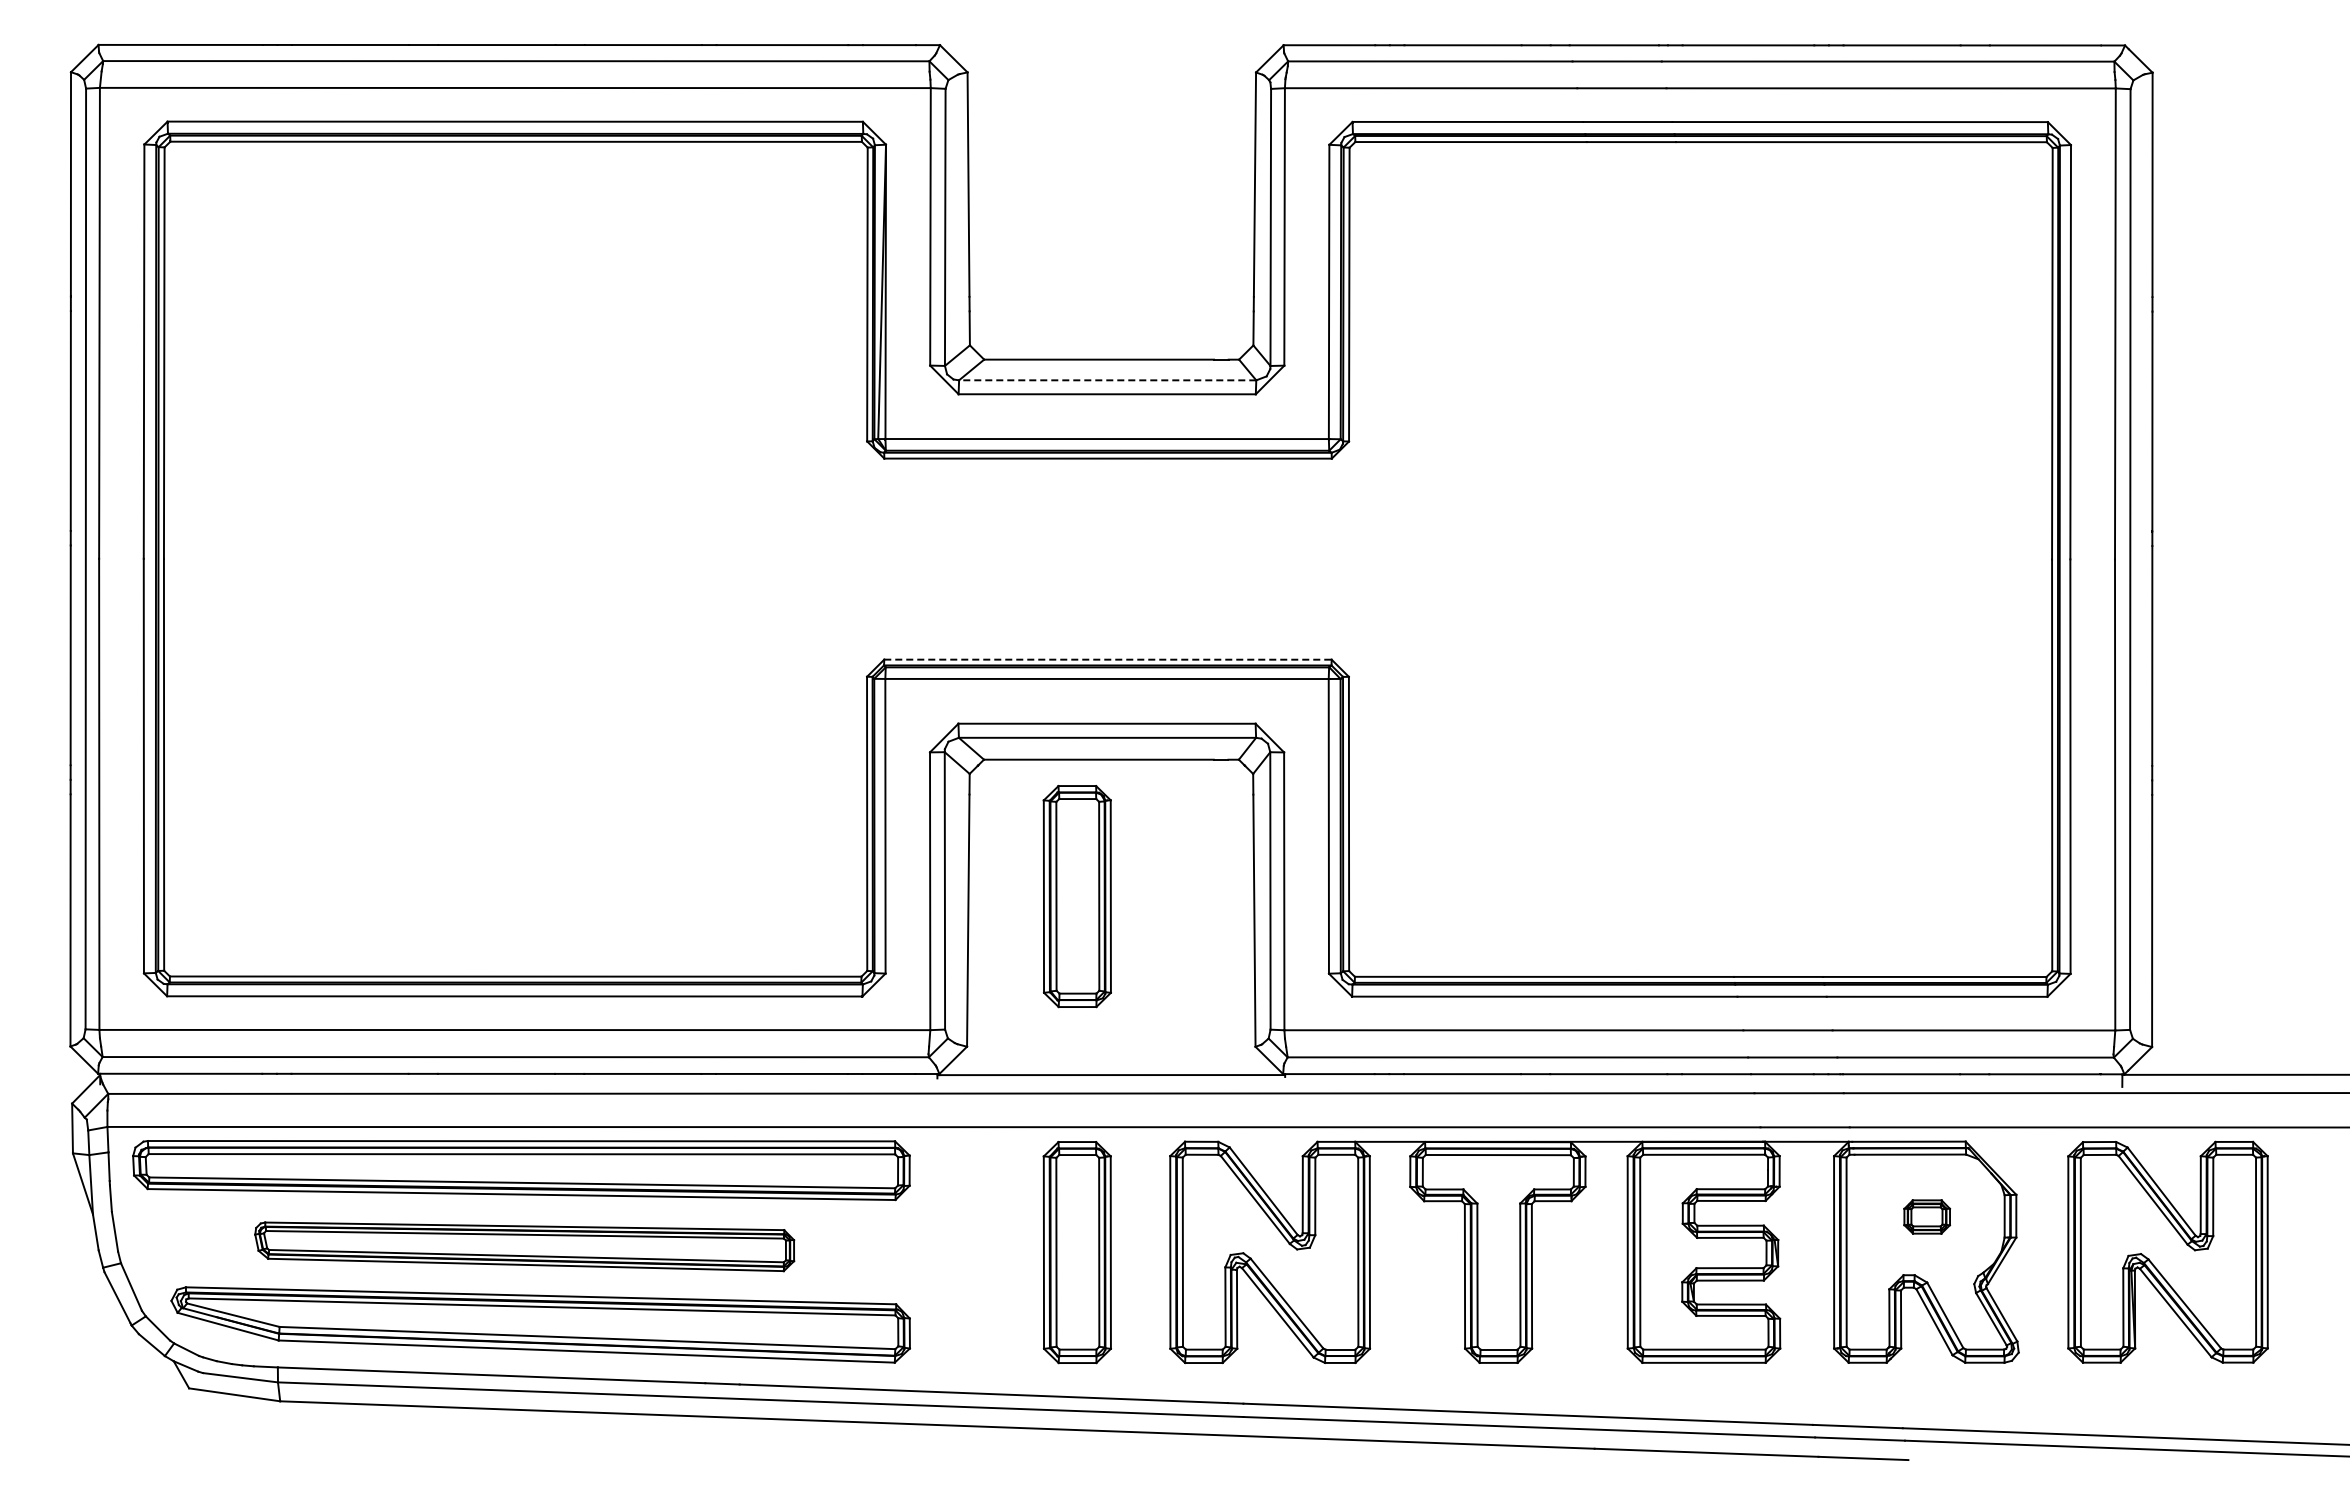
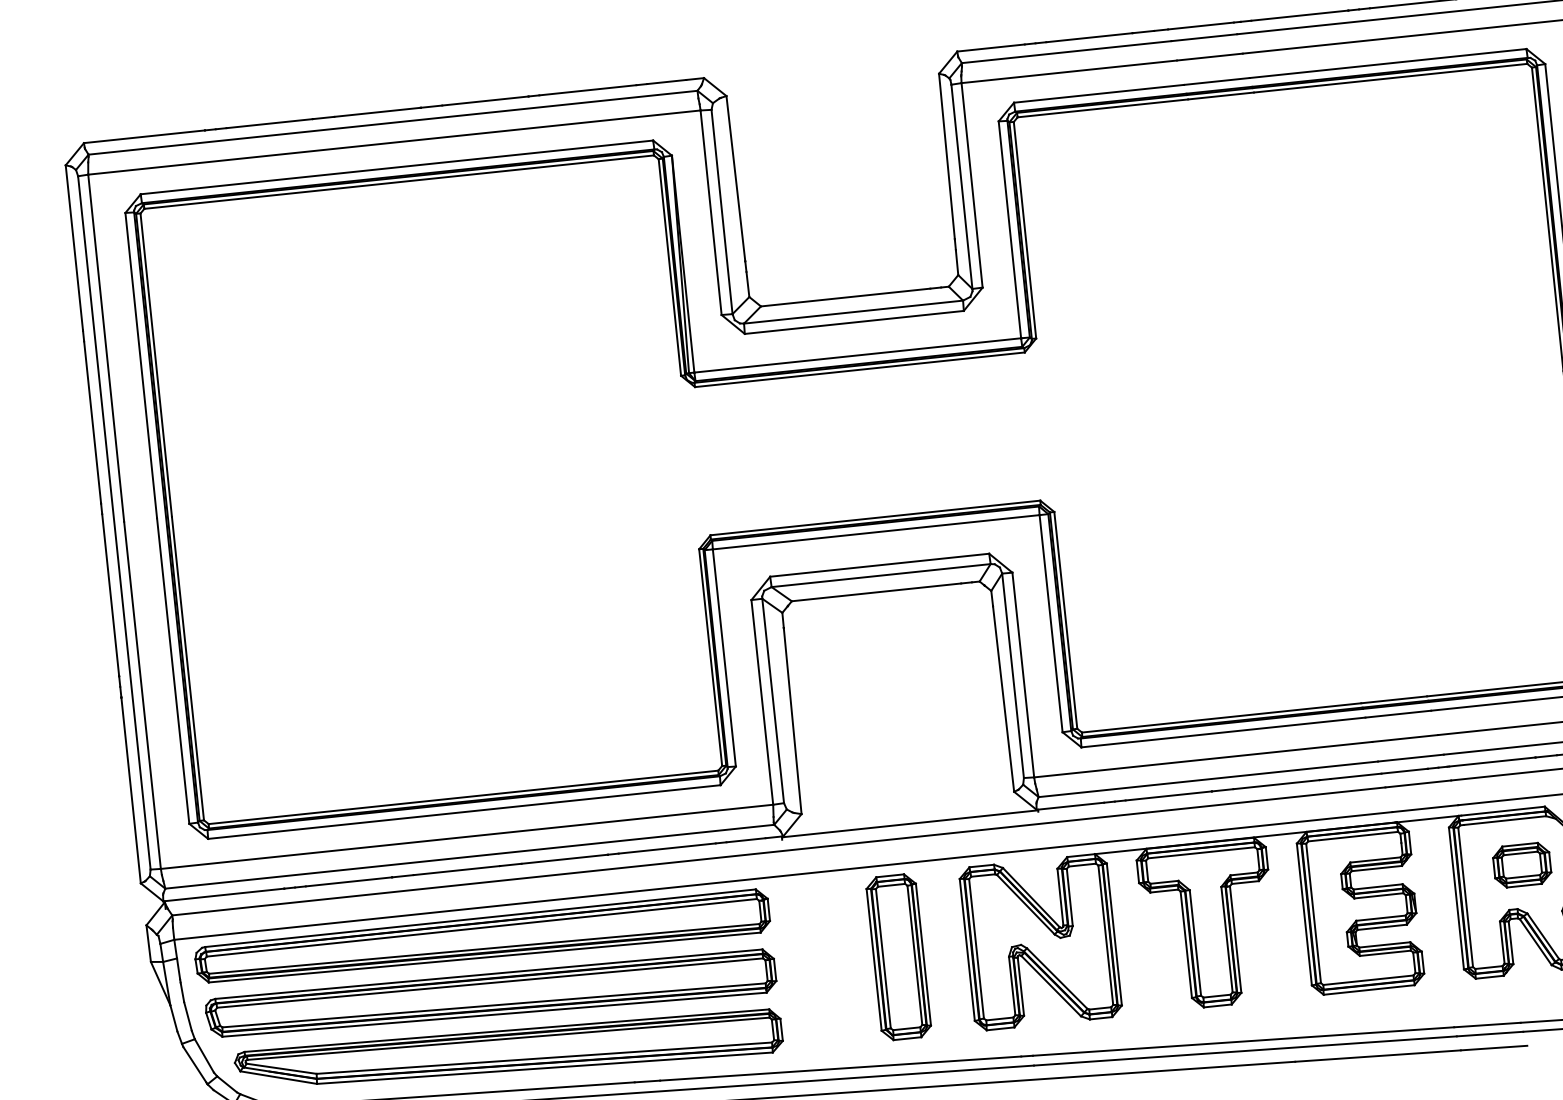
line: (1107, 380) -> (853, 312), dashed -> solid
line: (1107, 659) -> (875, 517), dashed -> solid
part: (1076, 896) -> (870, 694), removed
part: (1927, 1216) -> (1522, 864), size x1.67
part: (524, 1246) -> (490, 995), size x1.43

